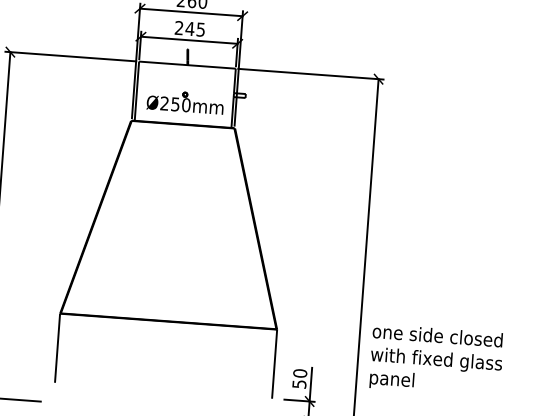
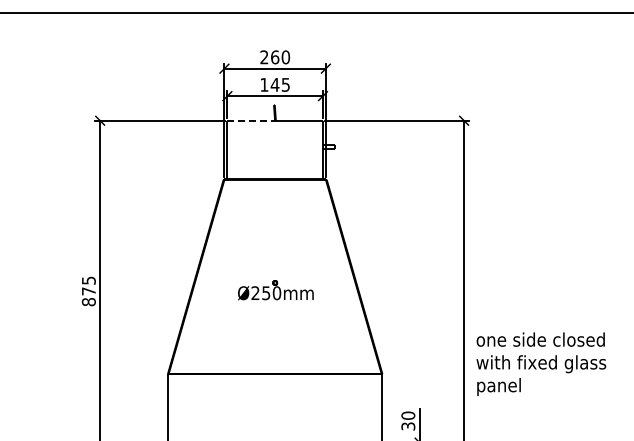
text: (179, 27) -> (264, 84), 245 -> 145
line: (161, 63) -> (249, 120), solid -> dashed
part: (185, 102) -> (275, 290), moved
text: (436, 359) -> (541, 363), moved
text: (298, 384) -> (407, 426), 50 -> 30

